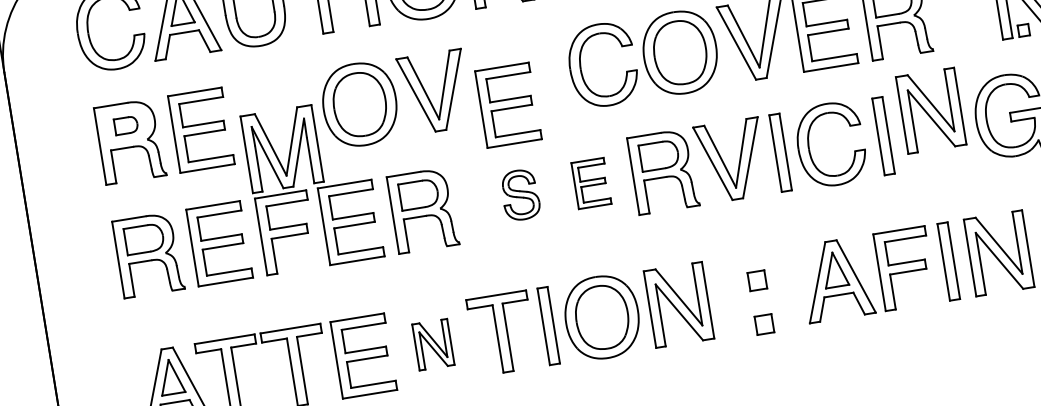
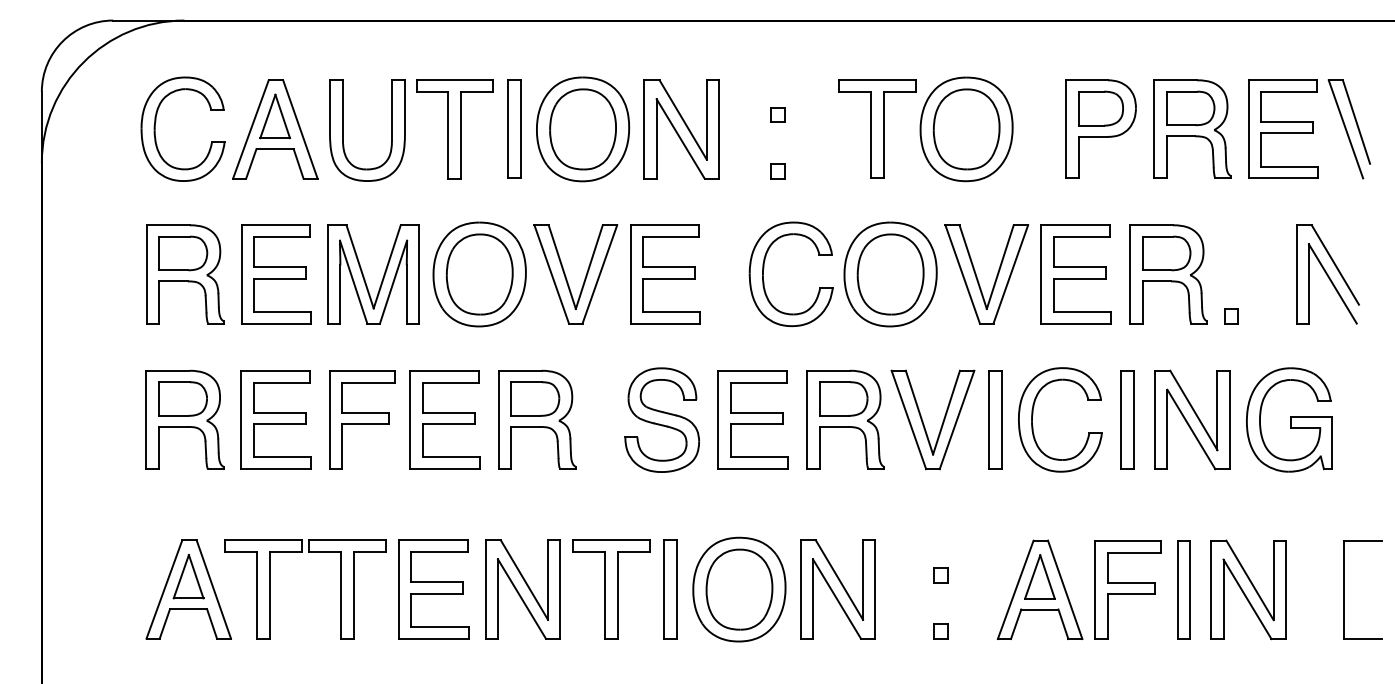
part: (1023, 30) -> (1231, 316), moved
part: (508, 105) -> (665, 274), moved
part: (931, 110) -> (1192, 419), moved
part: (126, 125) -> (183, 253), size x1.67
part: (275, 151) -> (364, 276), moved
part: (590, 183) -> (752, 419), size x1.67
part: (519, 194) -> (661, 419), size x1.67
part: (757, 281) -> (940, 575), size x0.62
part: (764, 324) -> (940, 631), size x0.62
part: (433, 344) -> (522, 589), size x1.67

